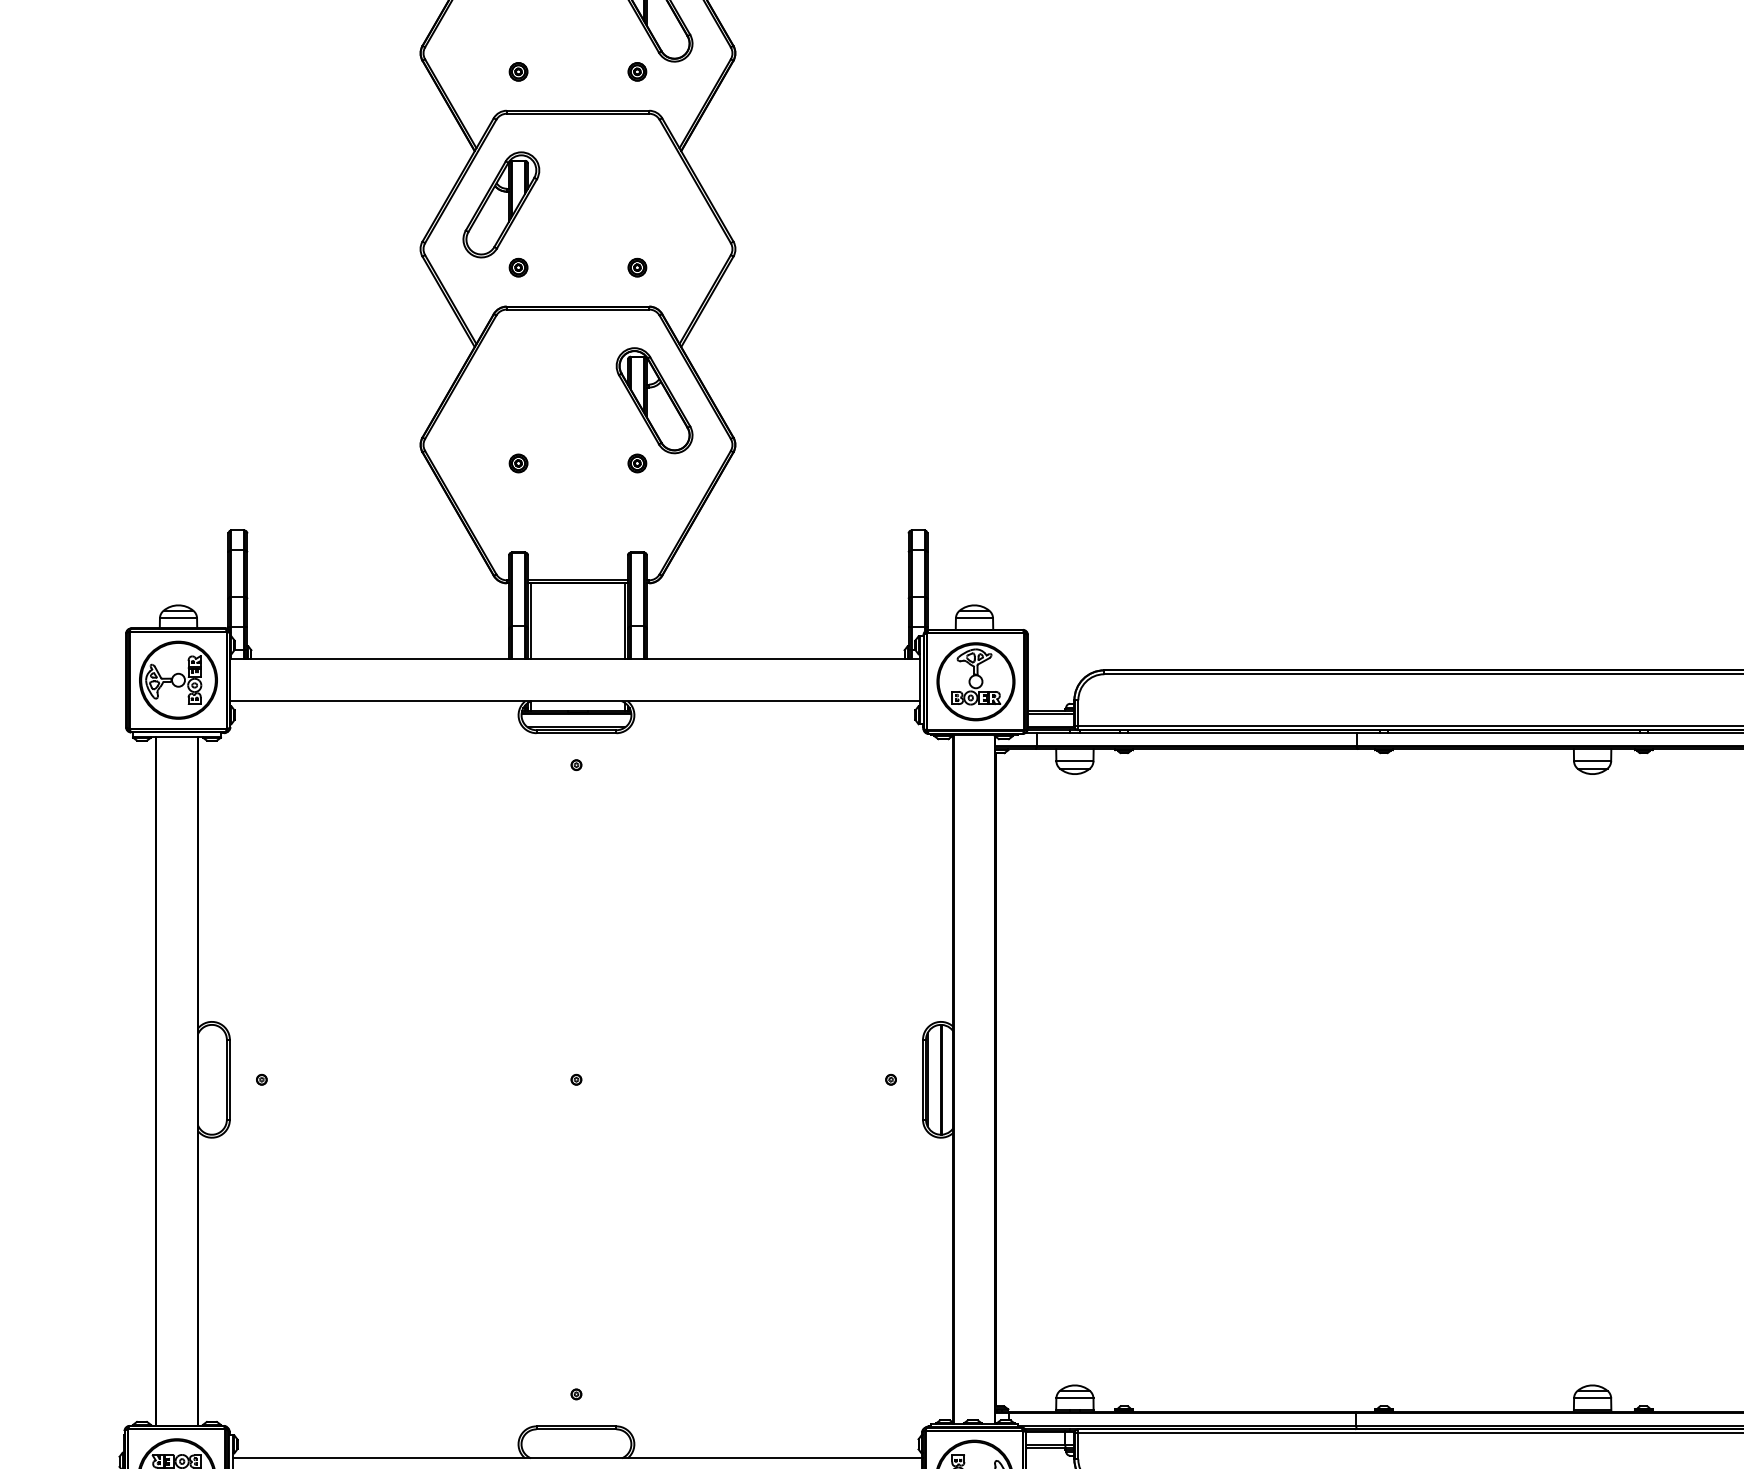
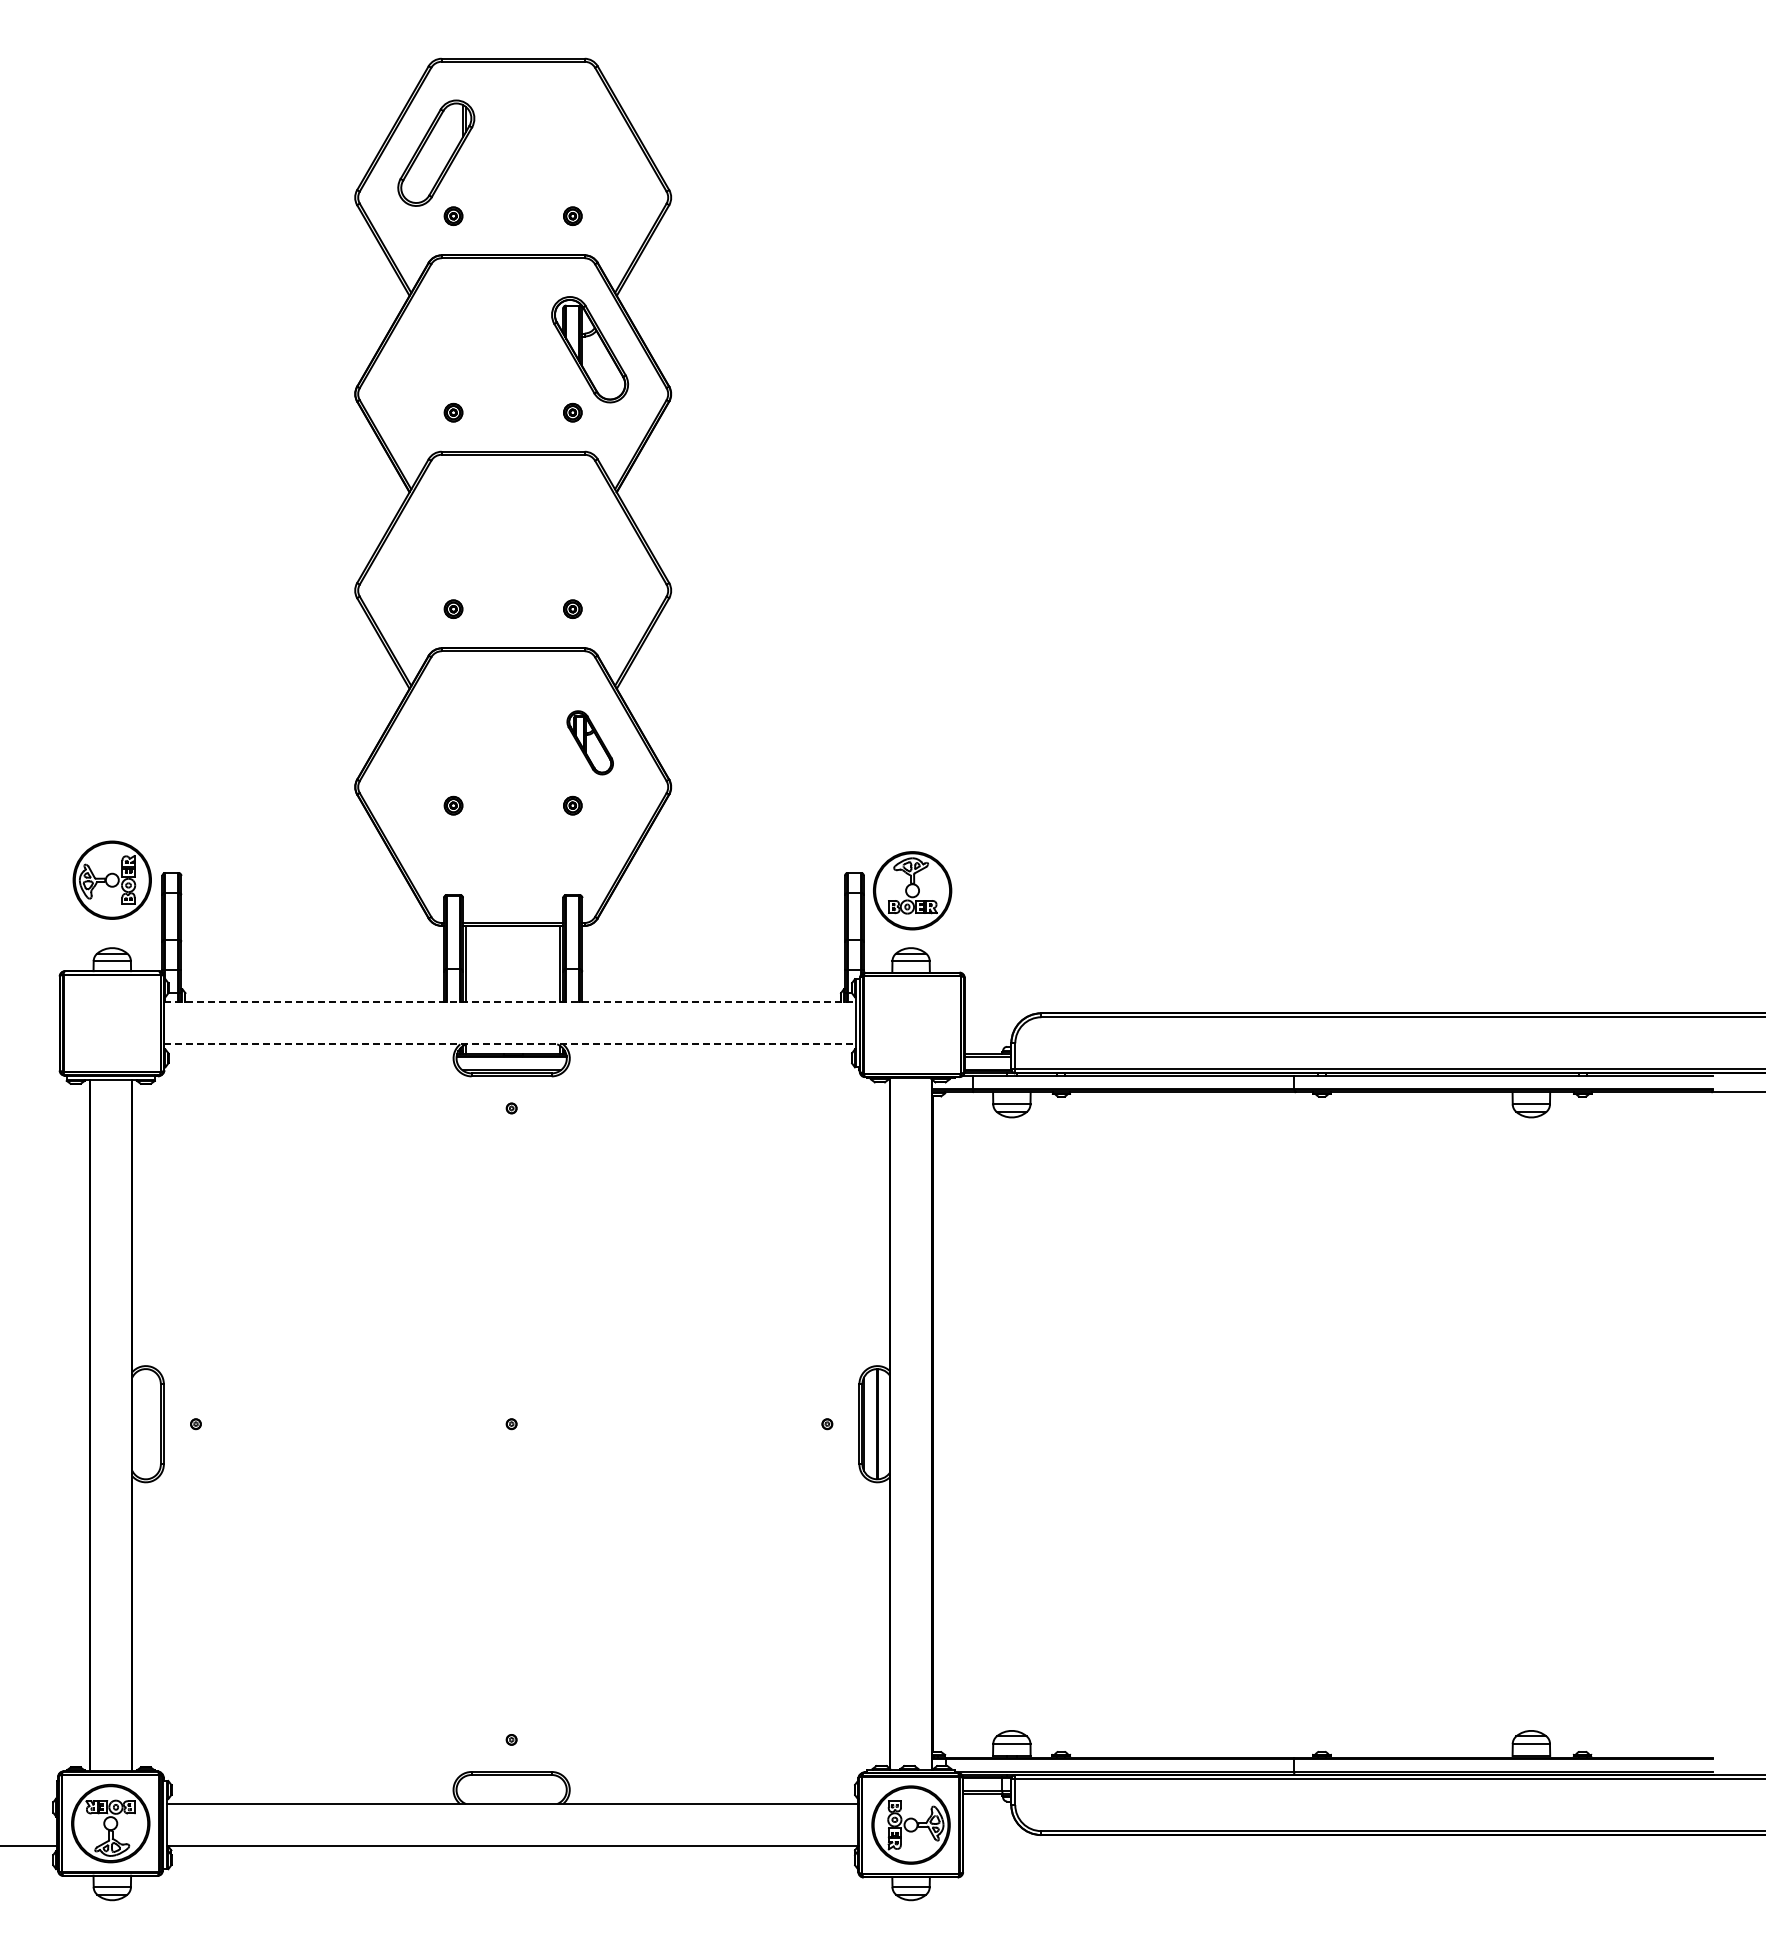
part: (501, 204) -> (436, 545), removed
part: (655, 400) -> (590, 742), size x0.6
line: (575, 659) -> (510, 1002), solid -> dashed
part: (177, 679) -> (111, 879), moved
part: (975, 681) -> (912, 890), moved
line: (575, 701) -> (510, 1044), solid -> dashed

